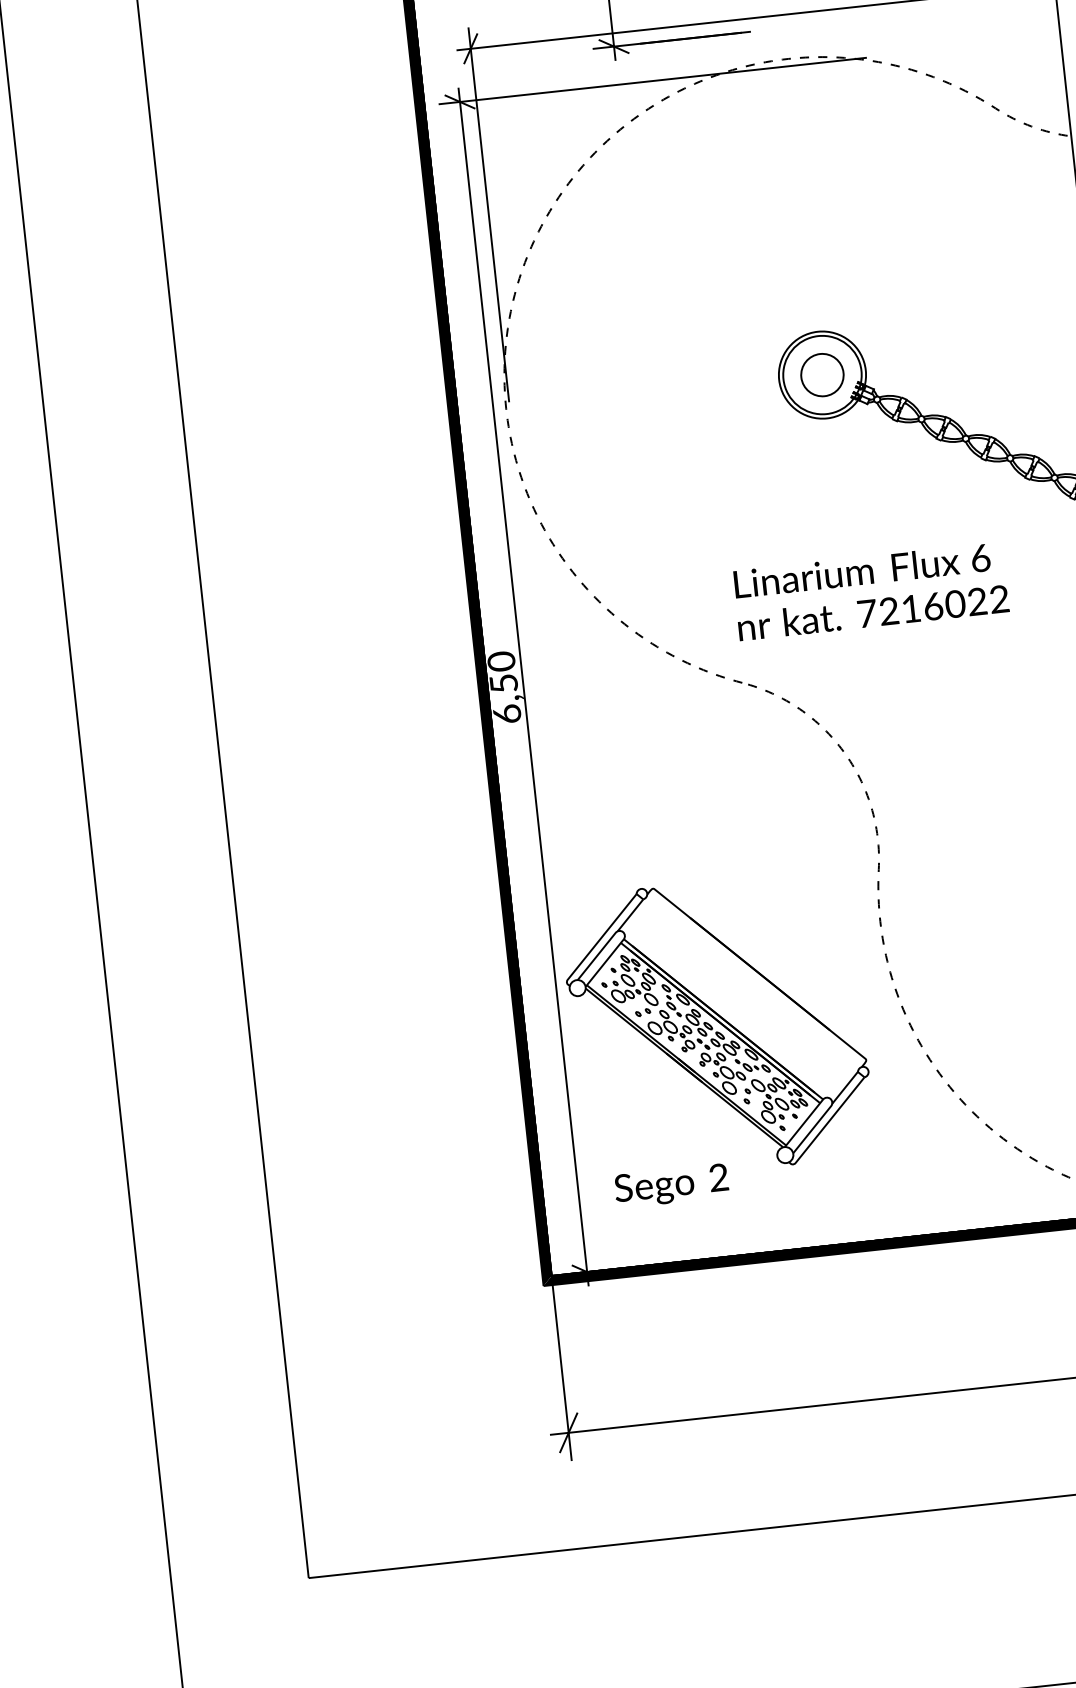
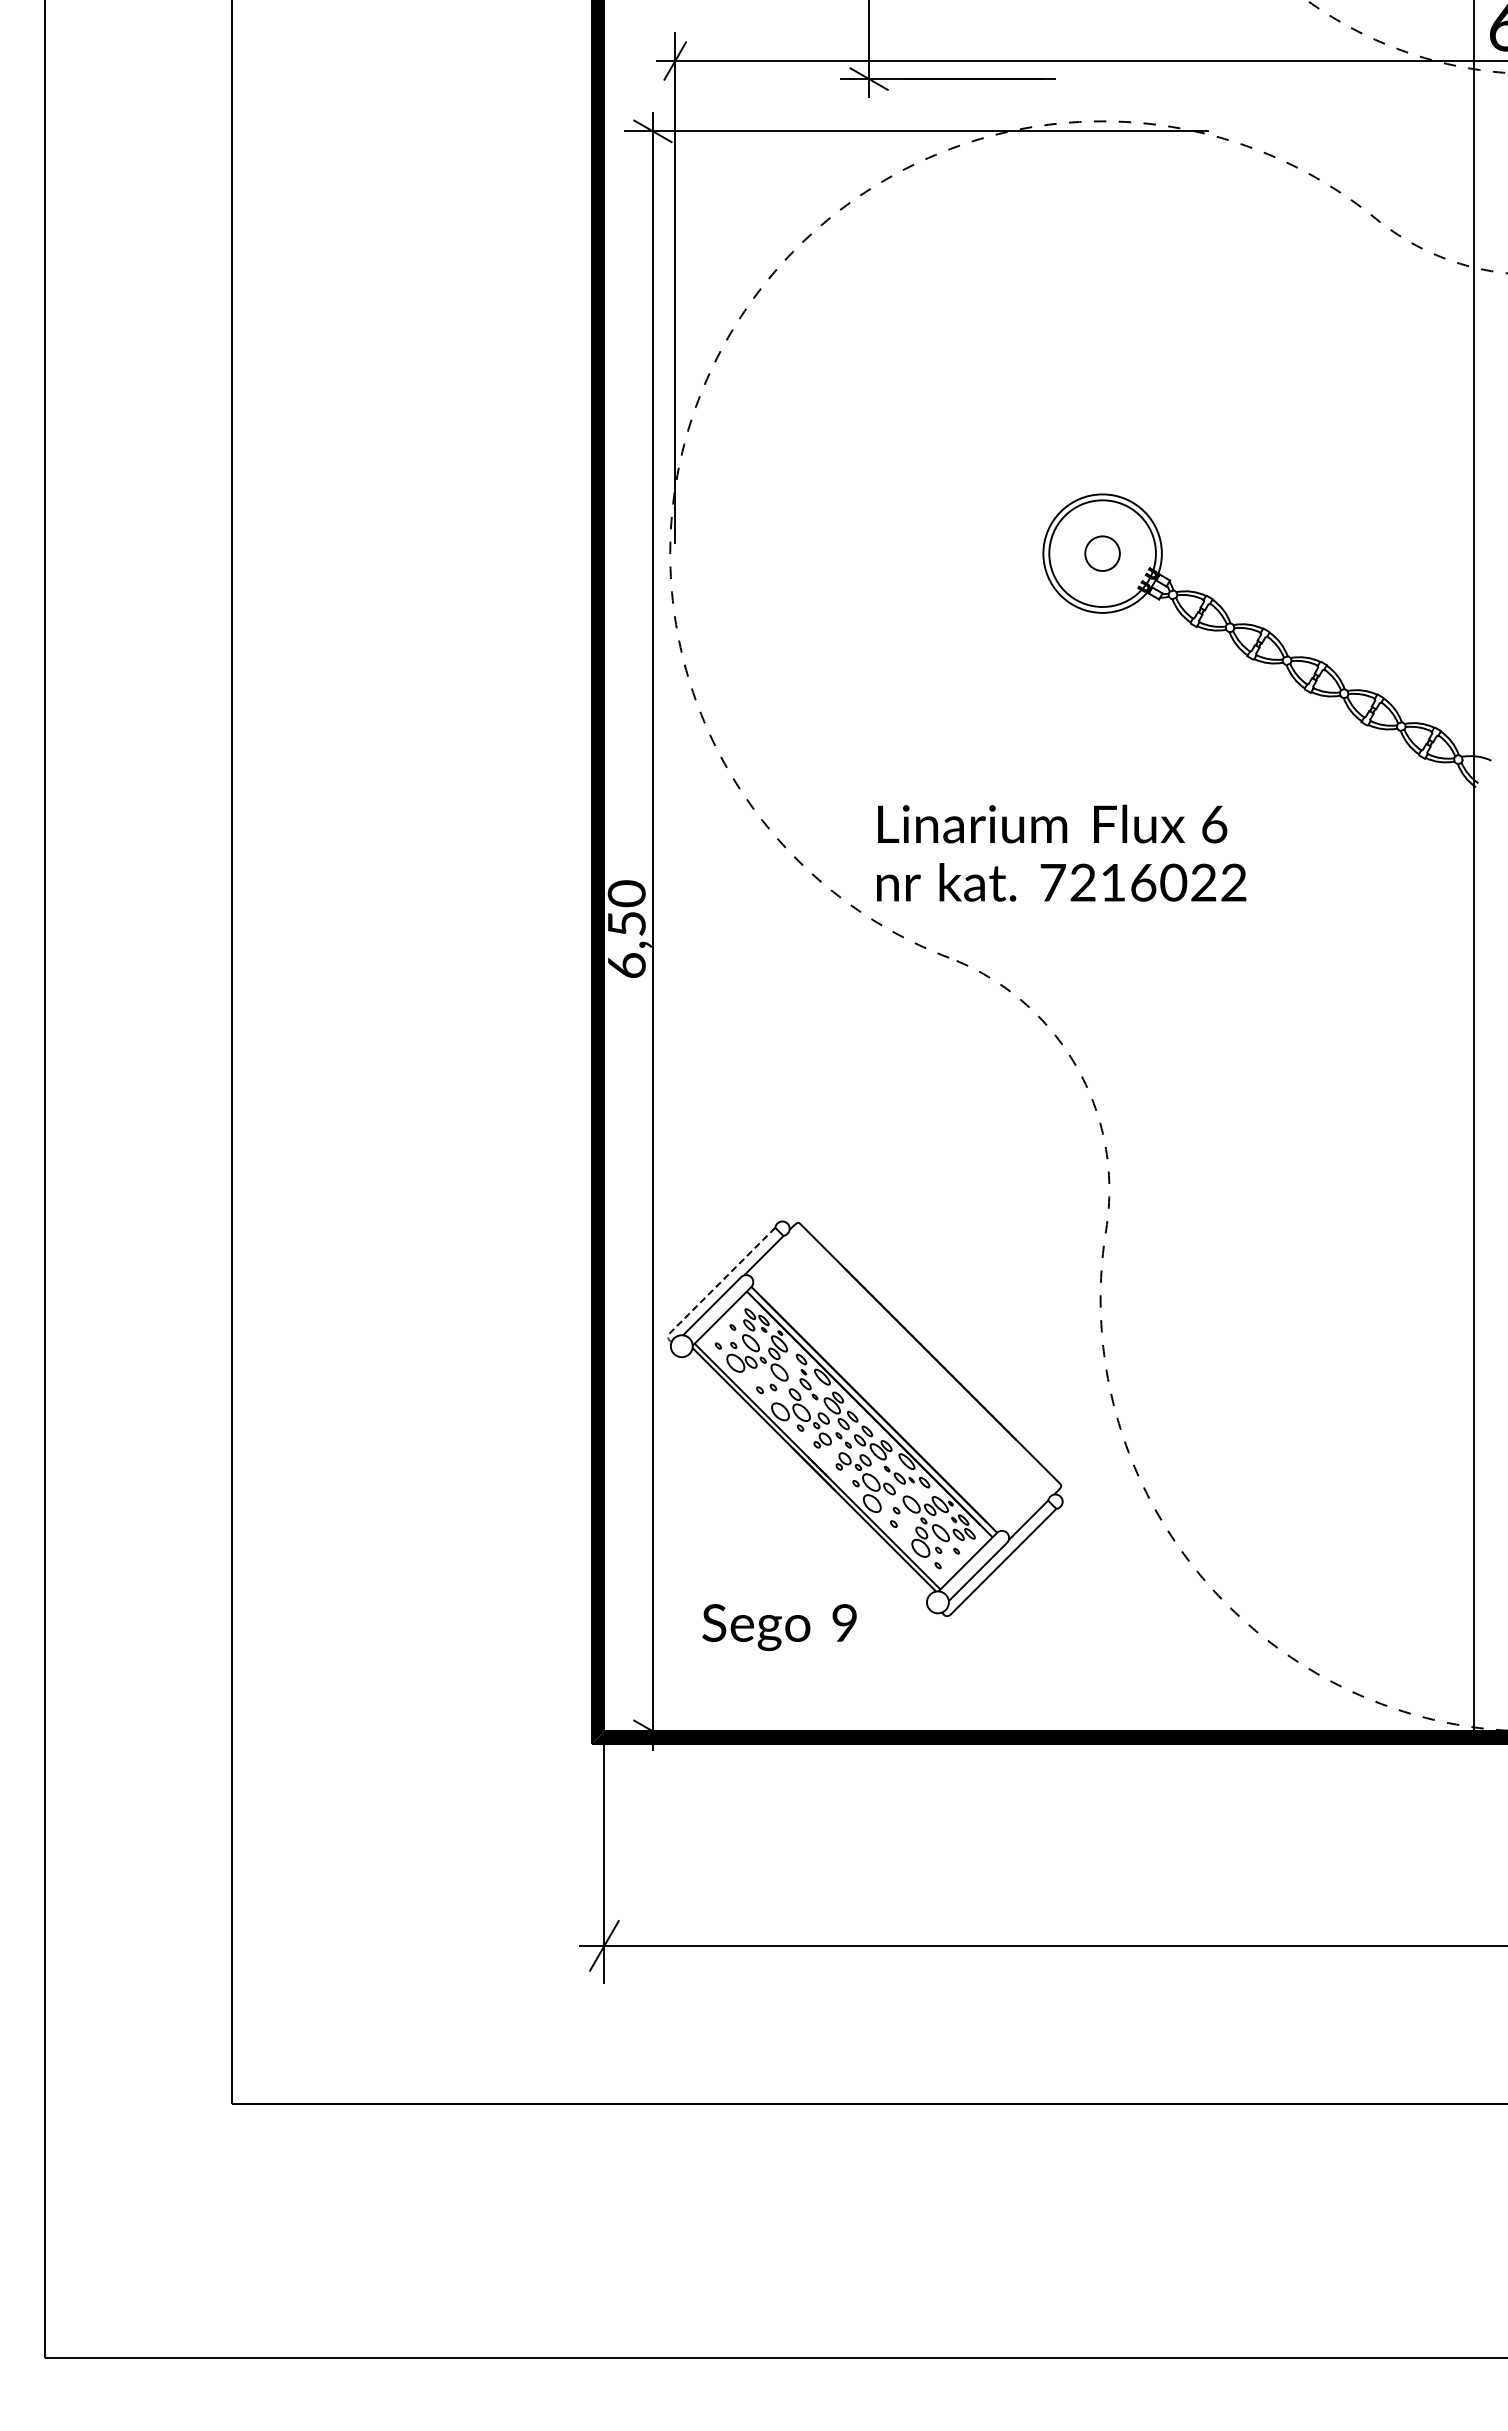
circle: (822, 374) -> (1102, 553), size x0.6
text: (870, 590) -> (1061, 852), moved
line: (596, 944) -> (713, 1289), solid -> dashed
text: (718, 1177) -> (844, 1622), 2 -> 9

